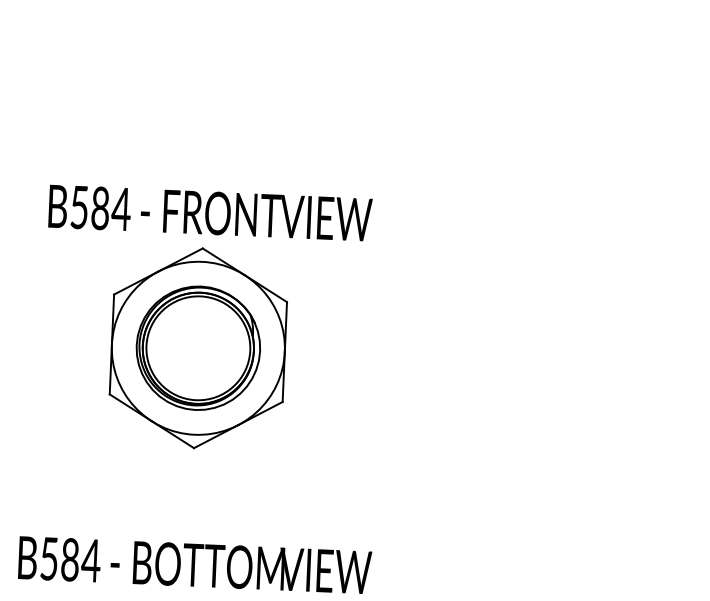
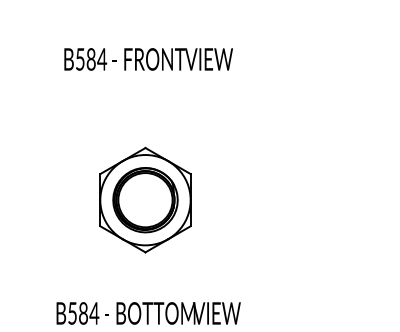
text: (210, 213) -> (148, 59), moved

